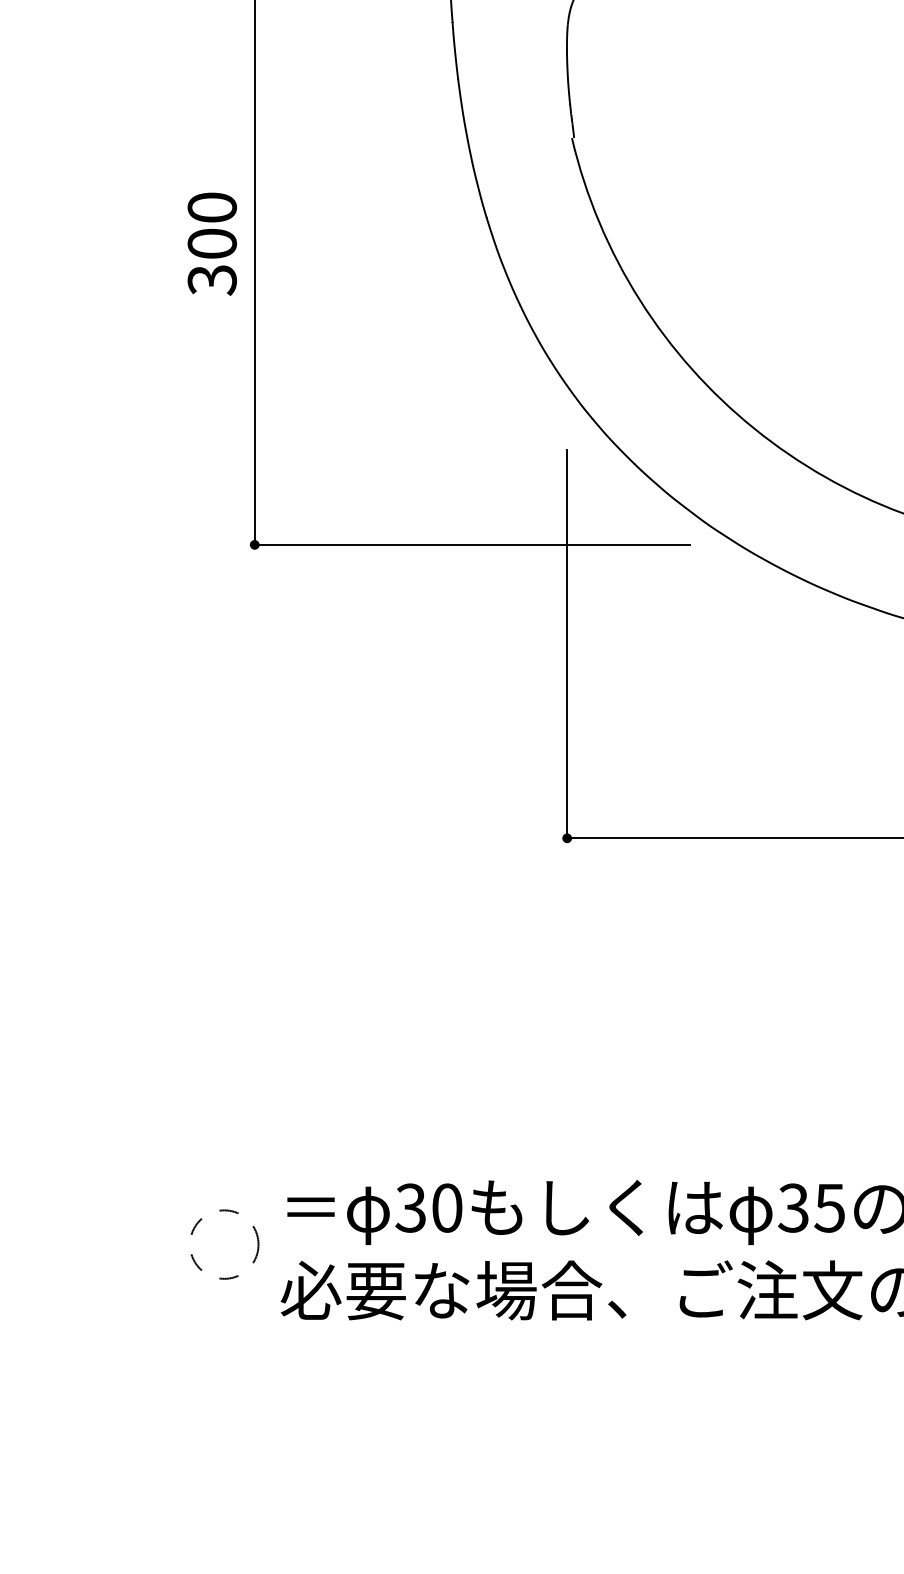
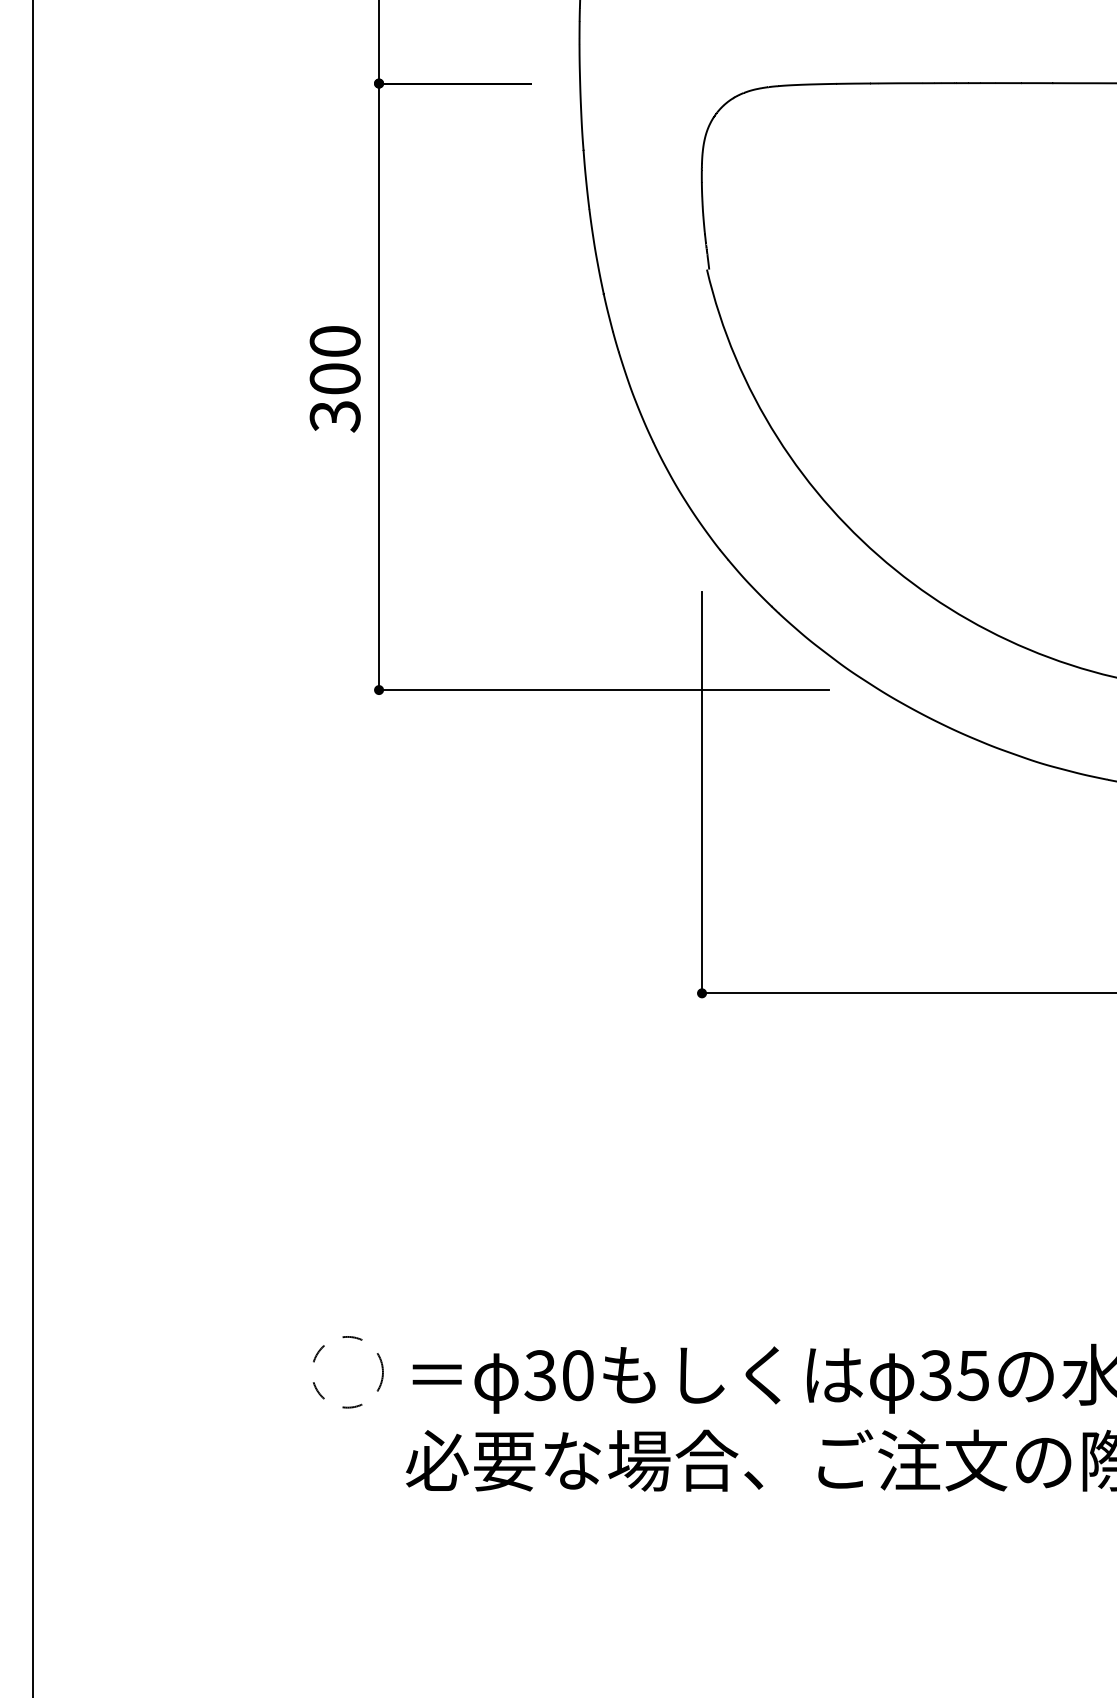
circle: (225, 1244) -> (348, 1372), moved

